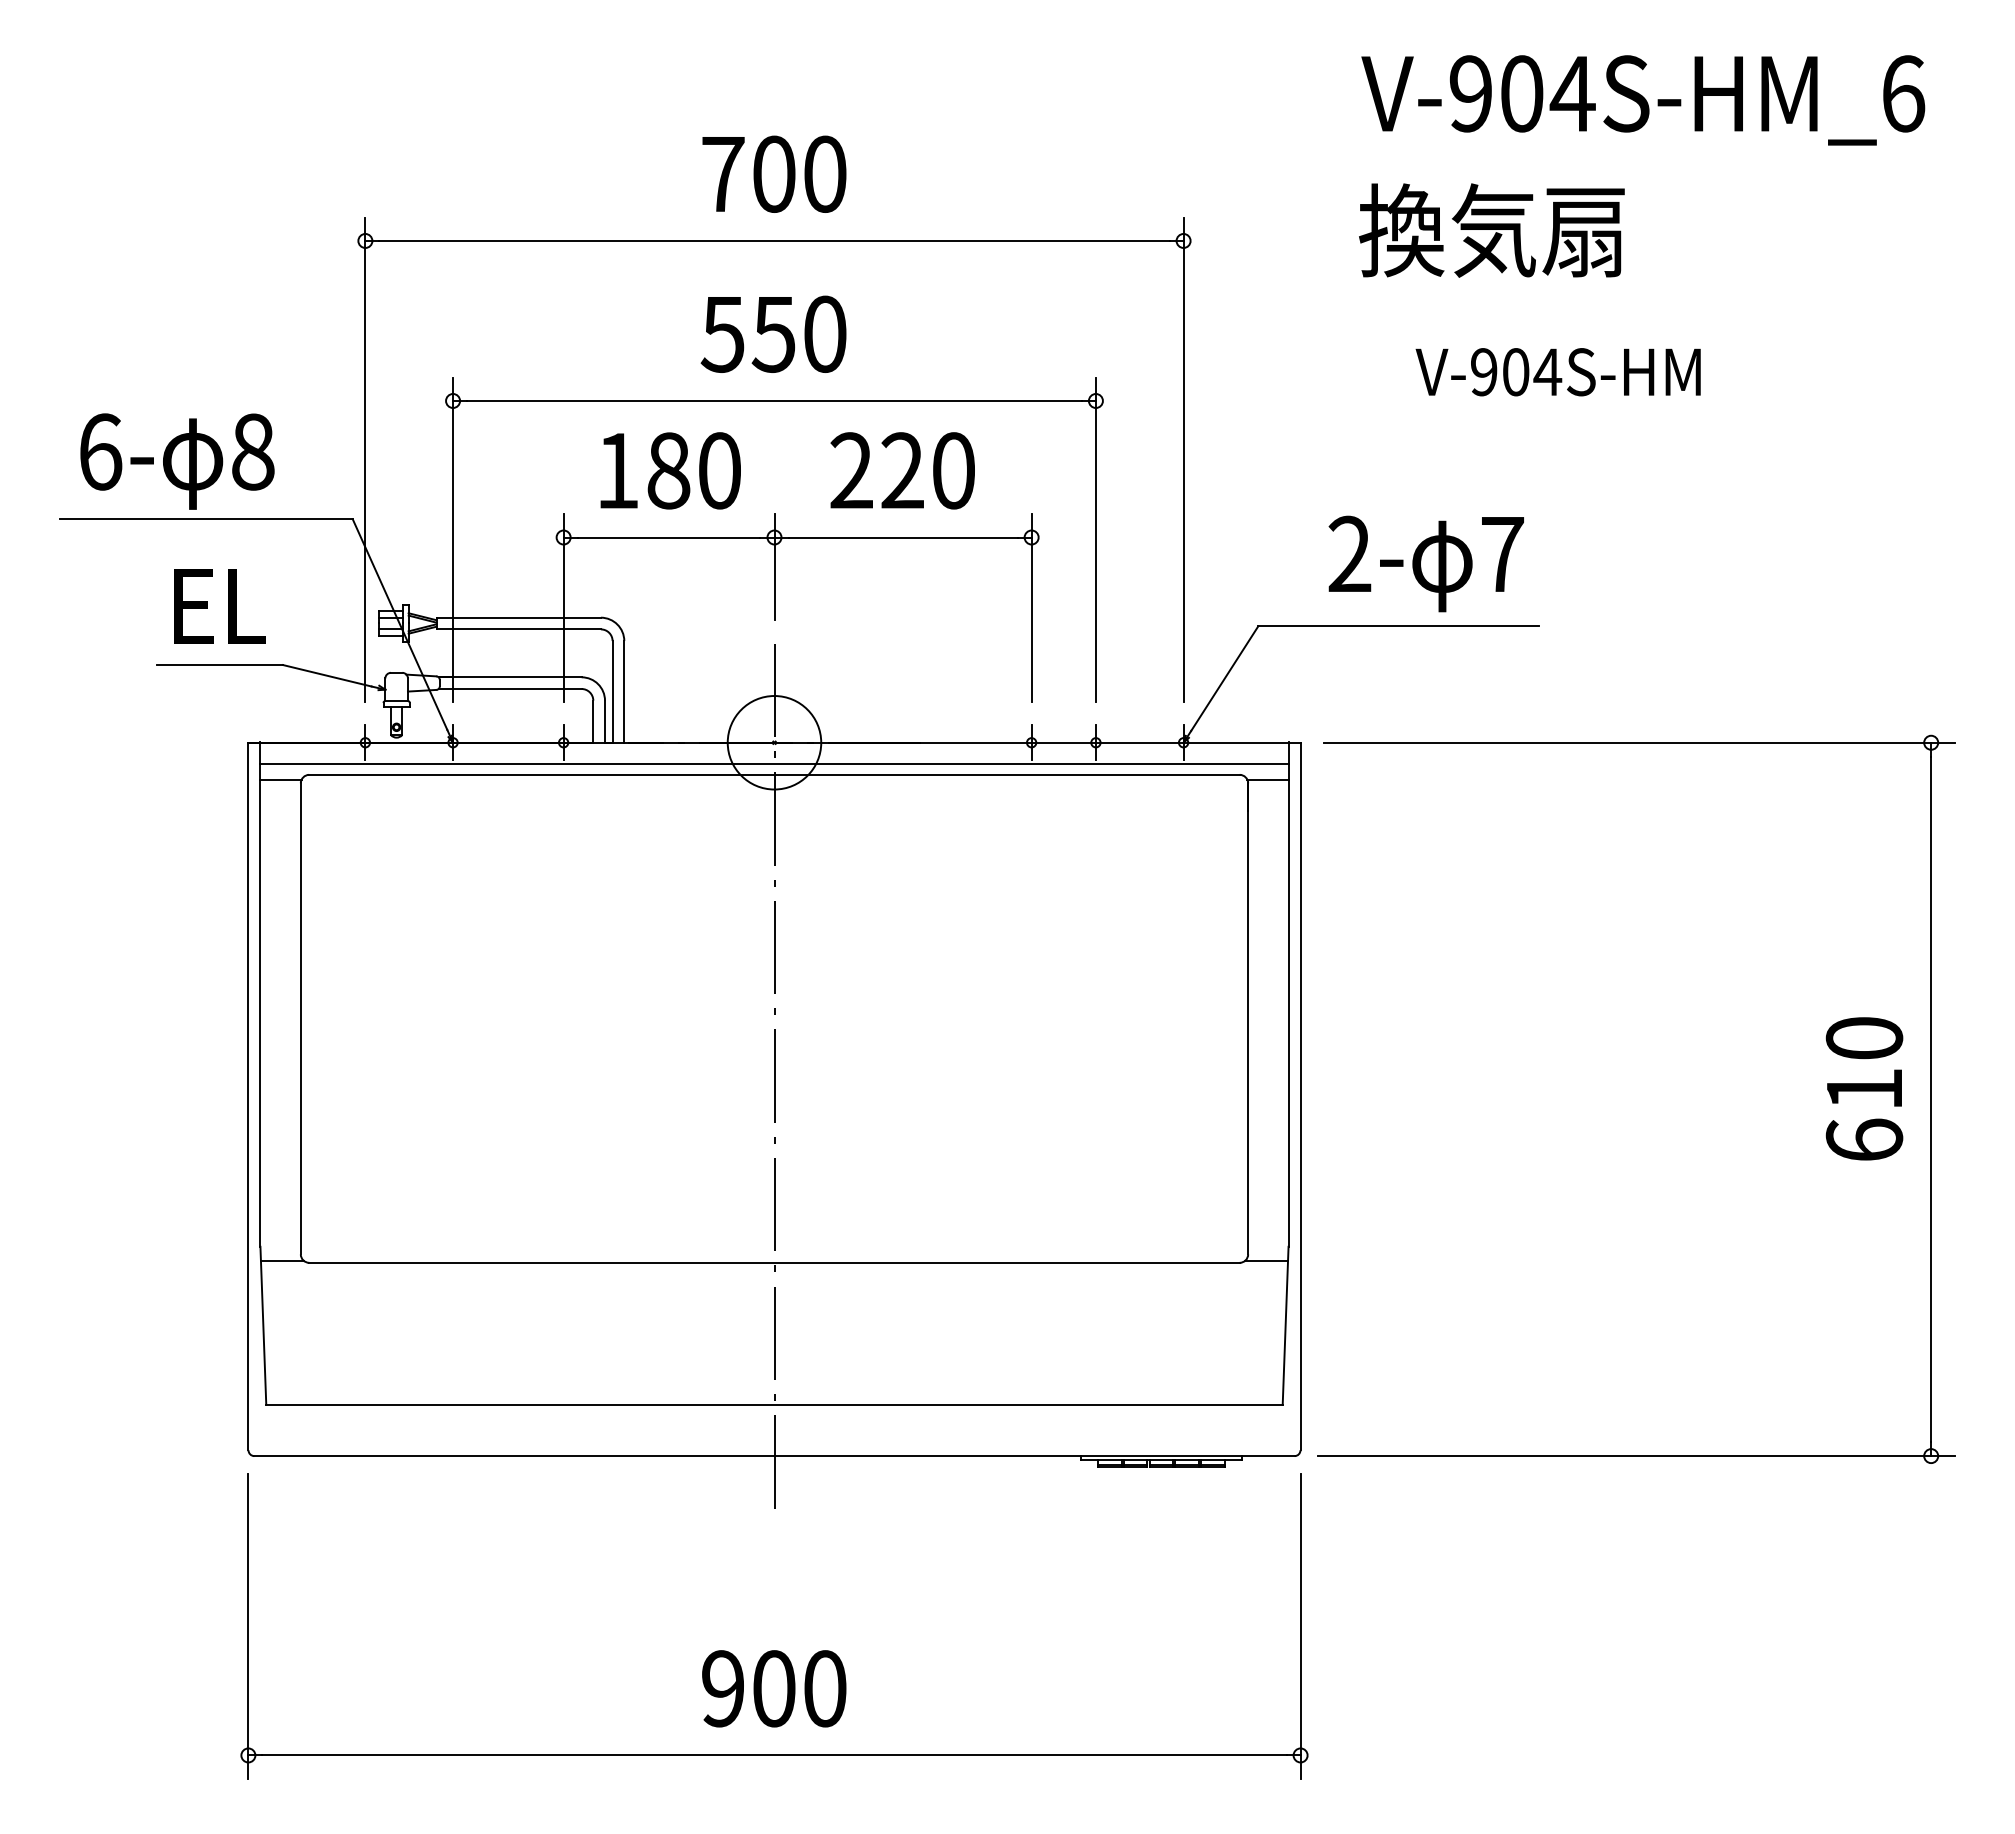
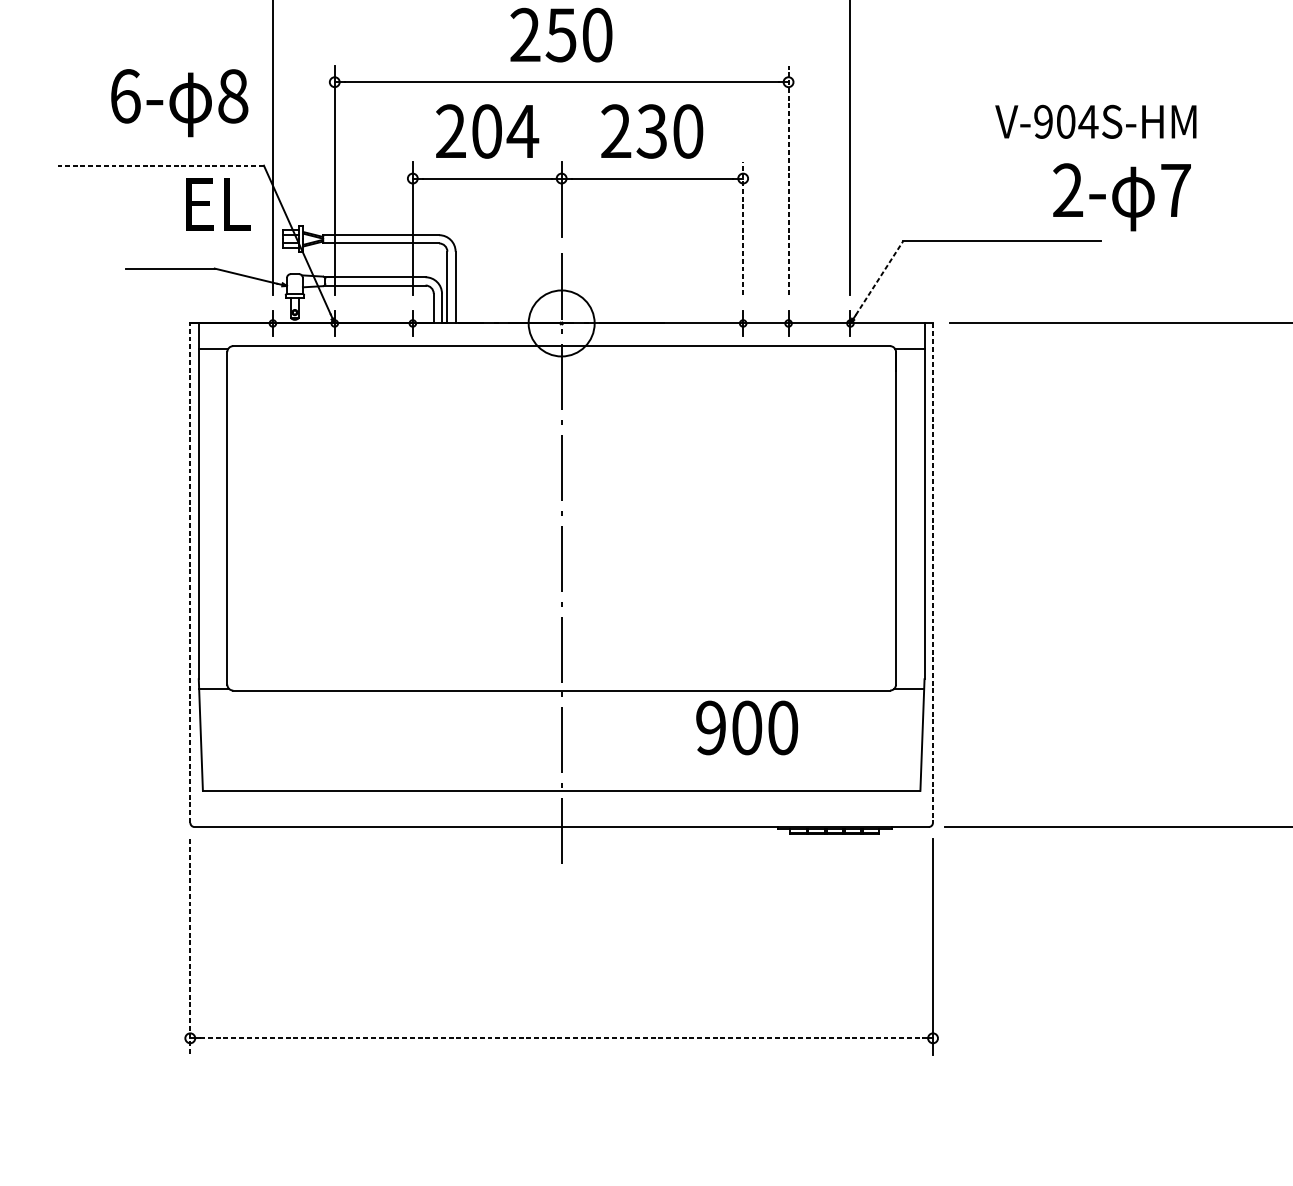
text: (722, 333) -> (524, 34), 550 -> 250
text: (1557, 372) -> (1095, 122), moved
text: (177, 461) -> (179, 103), moved
text: (669, 470) -> (487, 131), 180 -> 204
text: (901, 470) -> (651, 131), 220 -> 230
line: (206, 519) -> (160, 165), solid -> dashed
line: (1095, 539) -> (788, 179), solid -> dashed
text: (1425, 563) -> (1121, 196), moved
text: (219, 606) -> (217, 204), moved
line: (1031, 608) -> (743, 228), solid -> dashed
line: (1225, 678) -> (880, 278), solid -> dashed
line: (774, 763) -> (561, 338), removed
line: (248, 1096) -> (190, 573), solid -> dashed
line: (1300, 1096) -> (932, 573), solid -> dashed
line: (248, 1626) -> (190, 947), solid -> dashed
text: (774, 1688) -> (747, 727), moved
line: (774, 1755) -> (561, 1038), solid -> dashed

